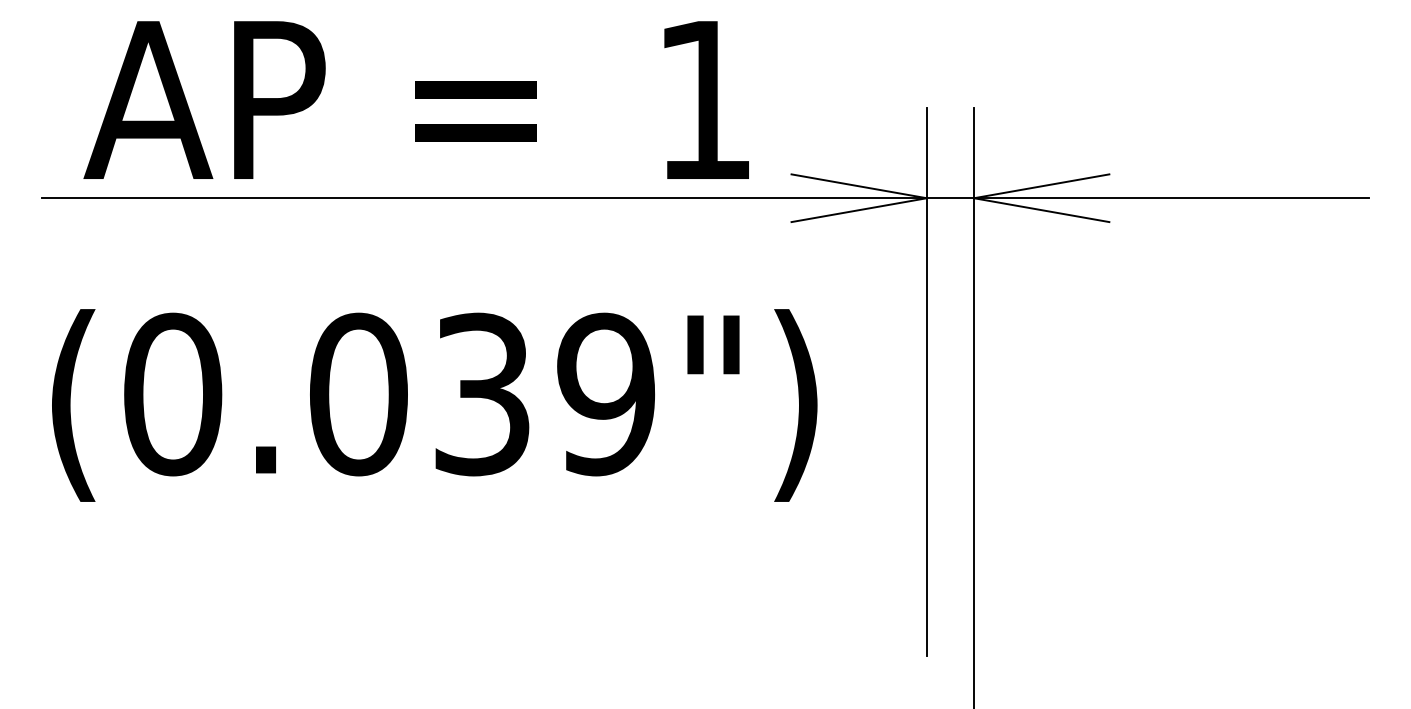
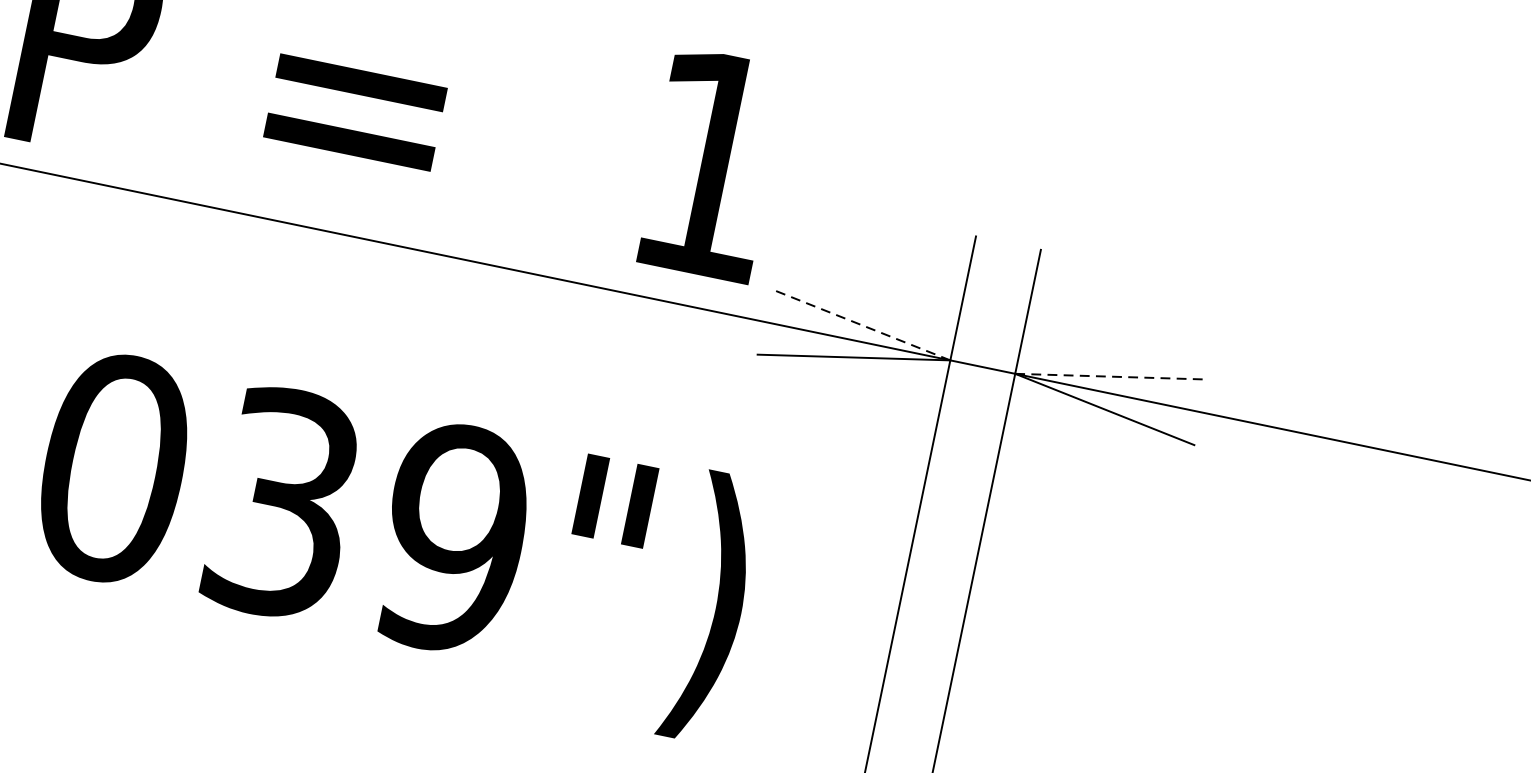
text: (706, 99) -> (712, 163), moved
line: (859, 186) -> (861, 325), solid -> dashed
line: (1041, 186) -> (1111, 376), solid -> dashed

